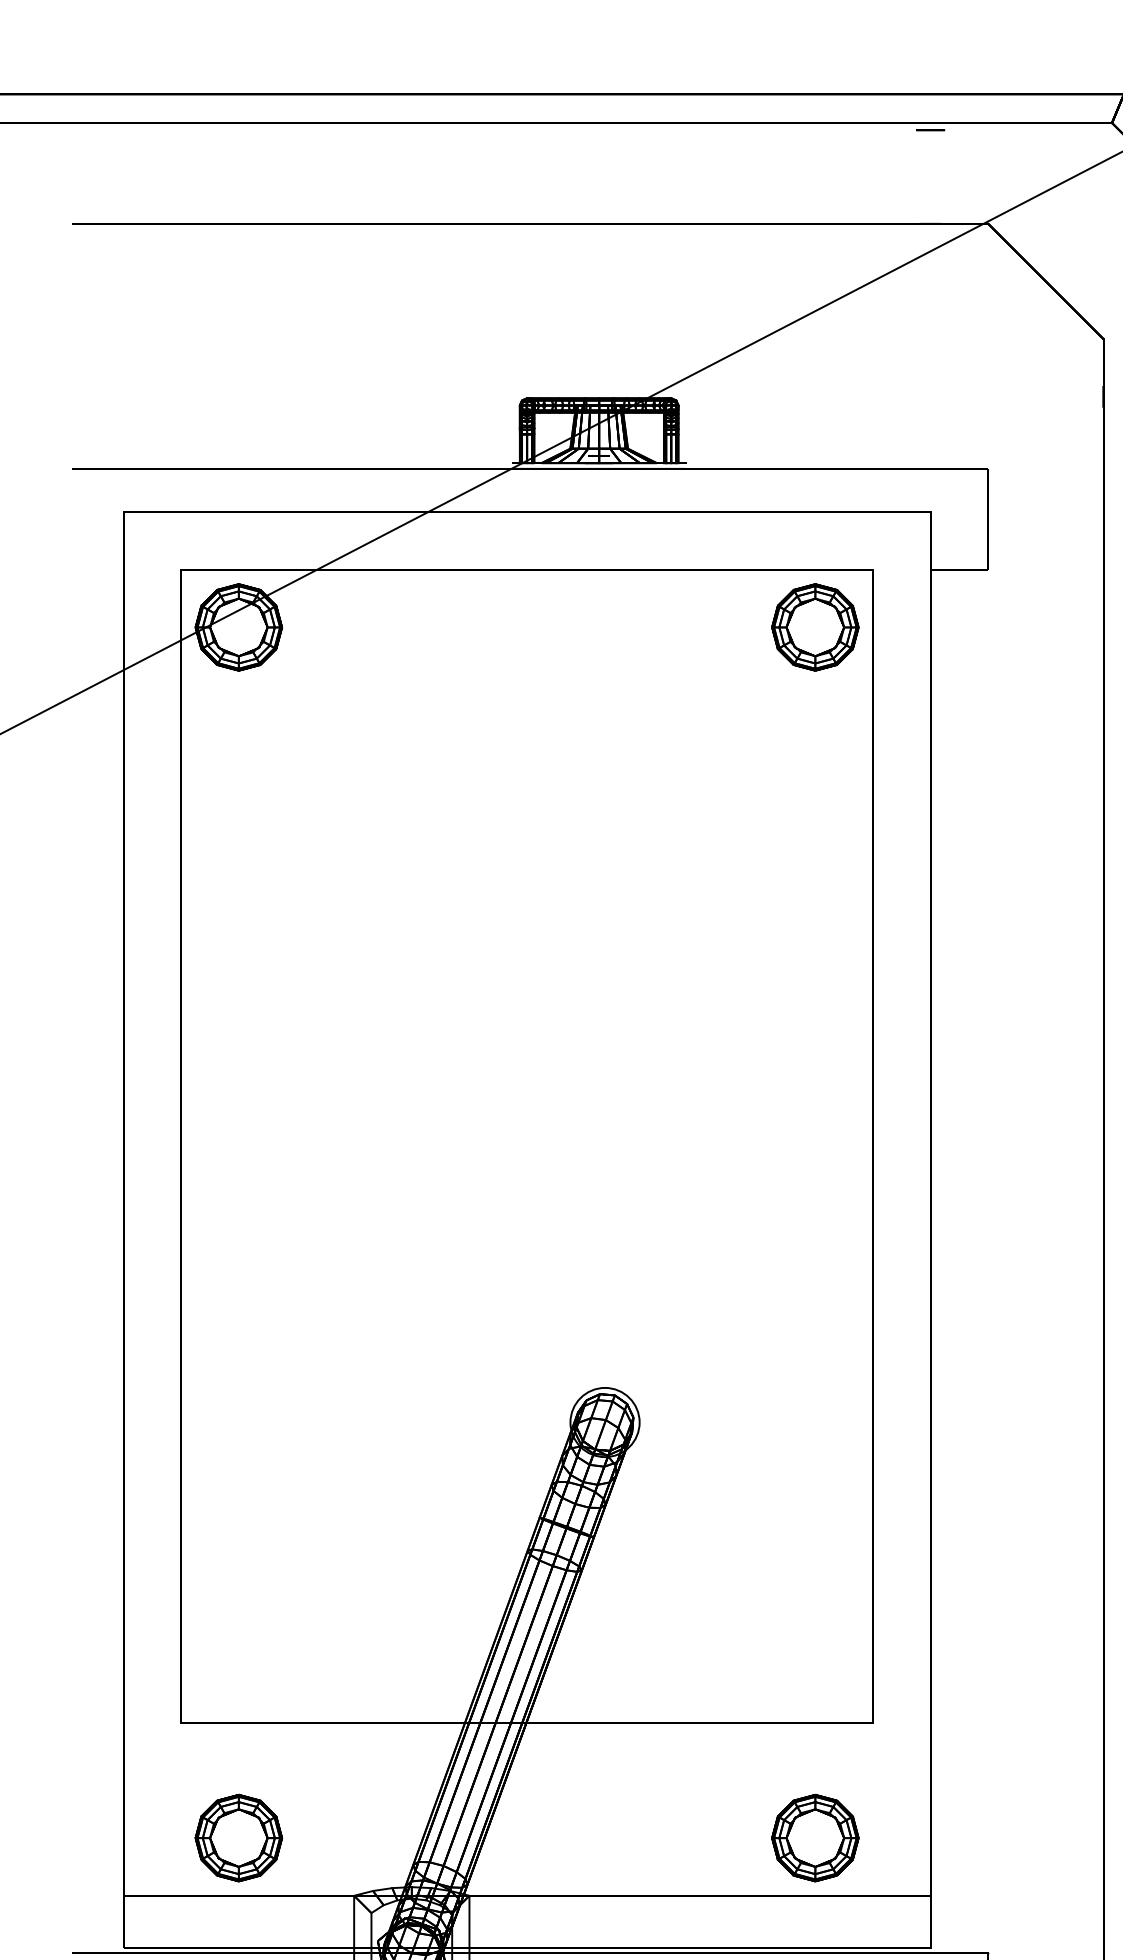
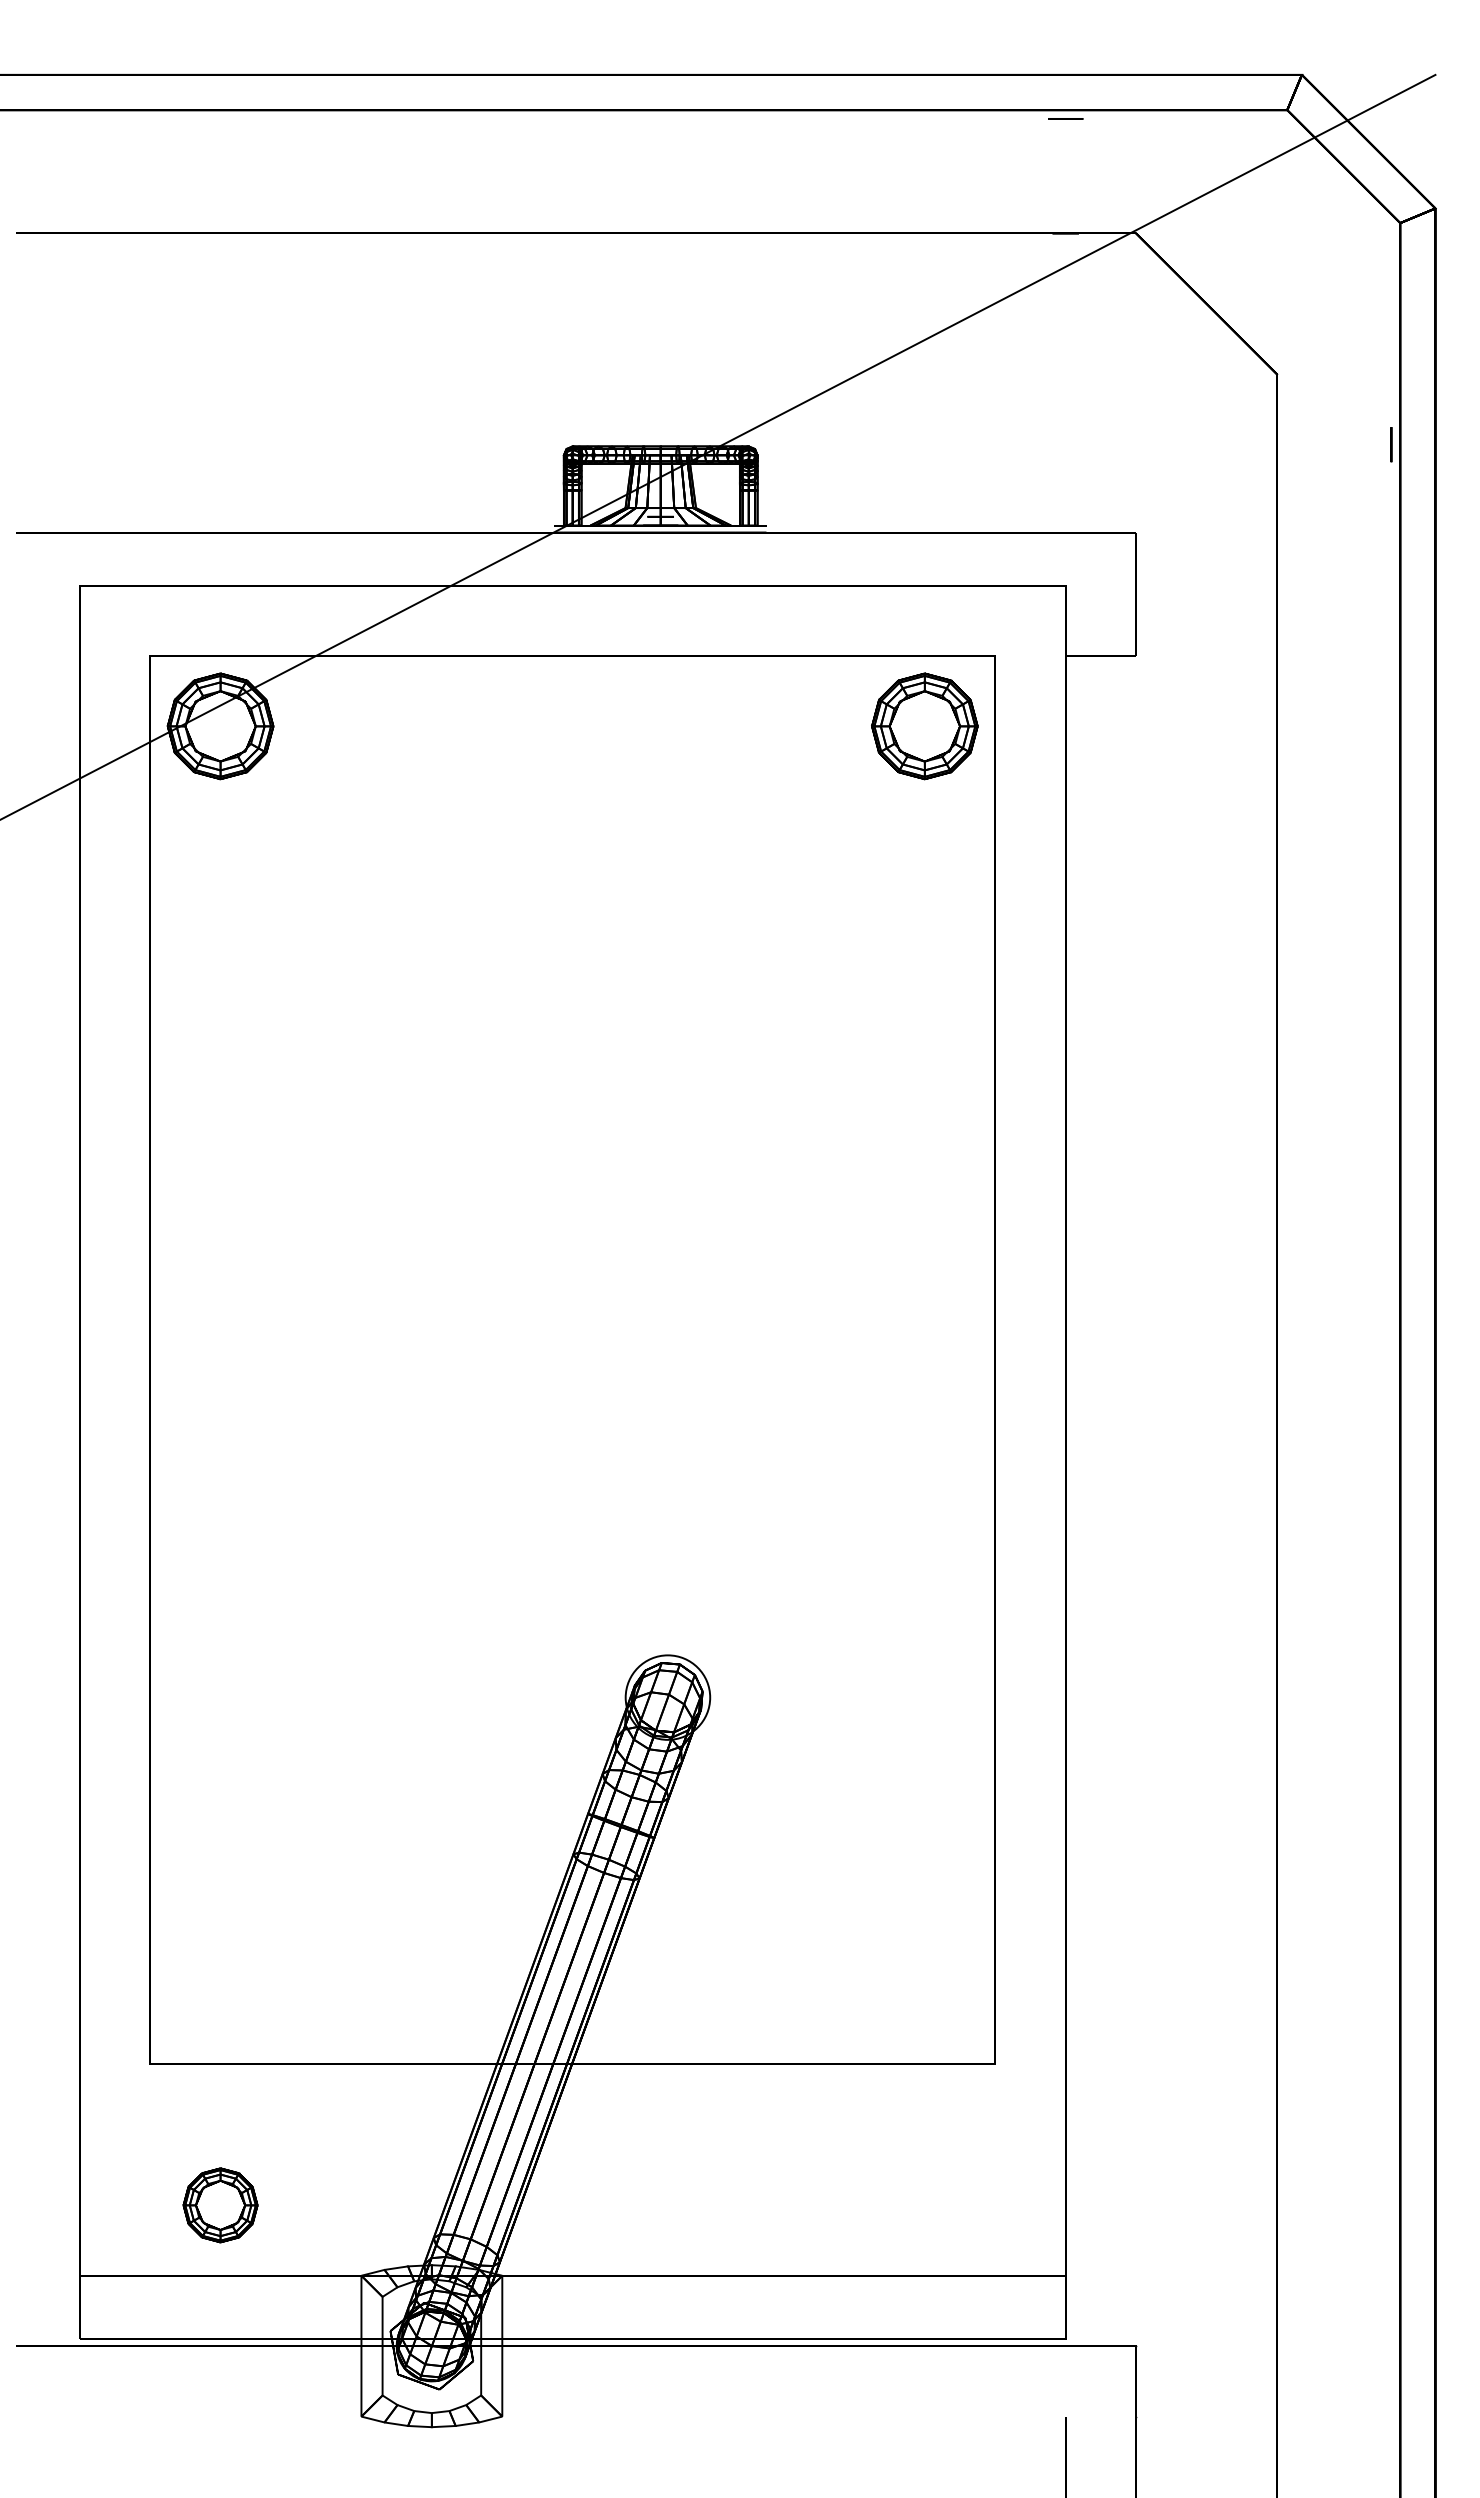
part: (238, 1838) -> (220, 2205), size x0.7
part: (815, 1838) -> (924, 2205), removed

